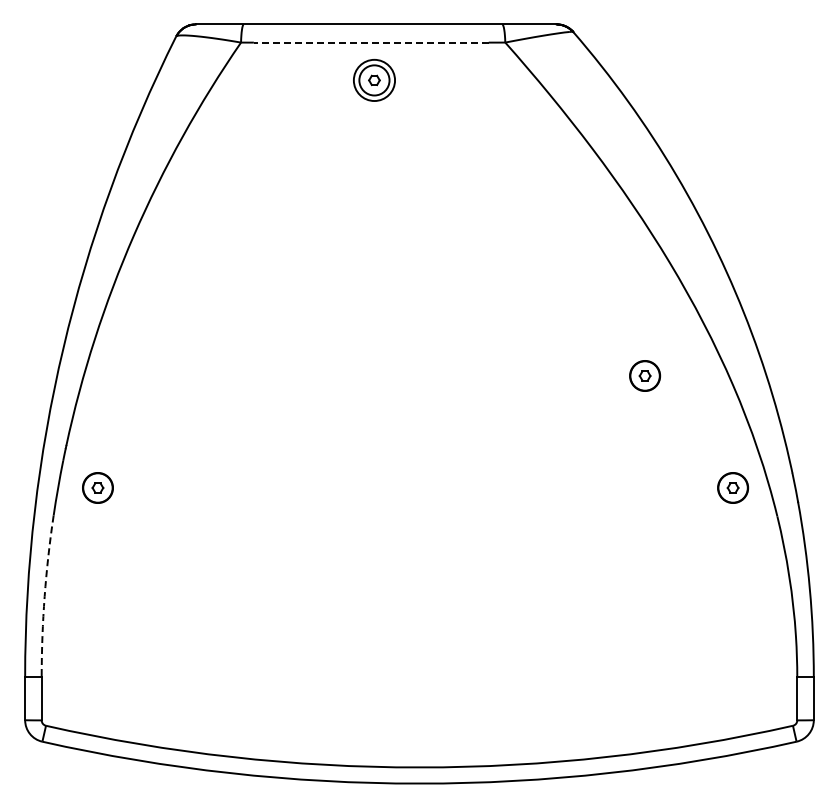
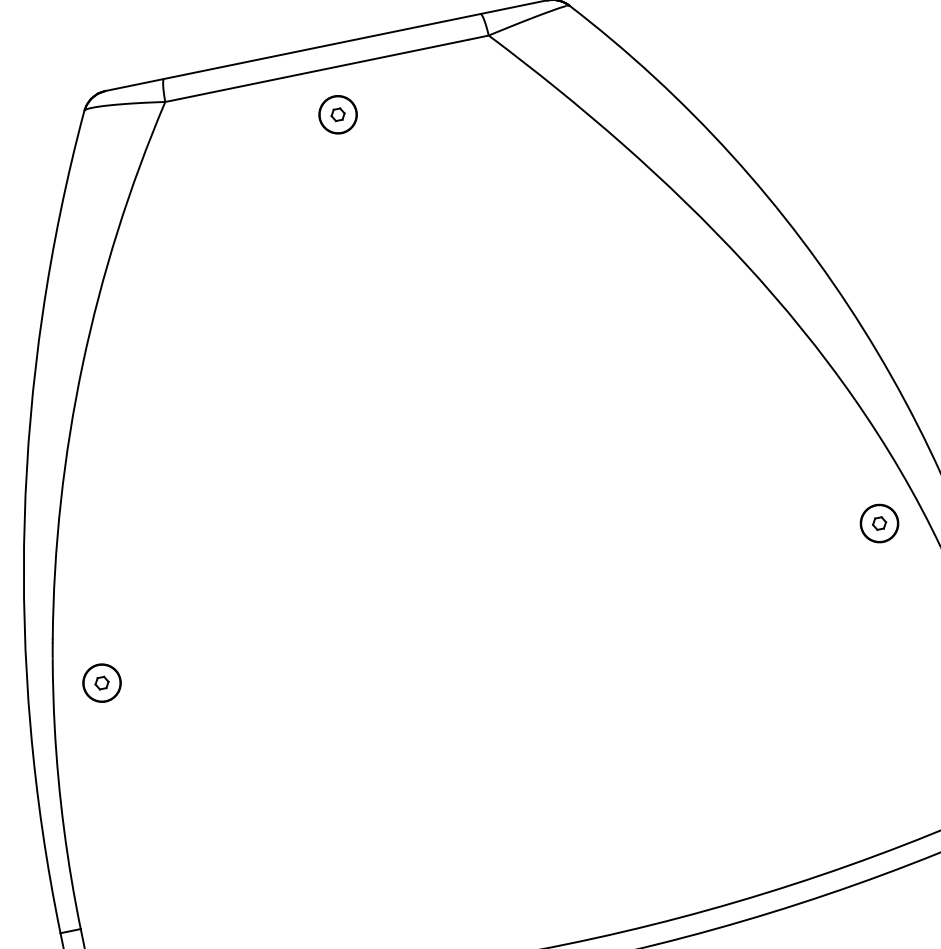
line: (370, 42) -> (323, 69), dashed -> solid
circle: (374, 80) -> (338, 114), size x0.71
part: (645, 375) -> (744, 407), removed
arc: (44, 596) -> (63, 829), dashed -> solid

